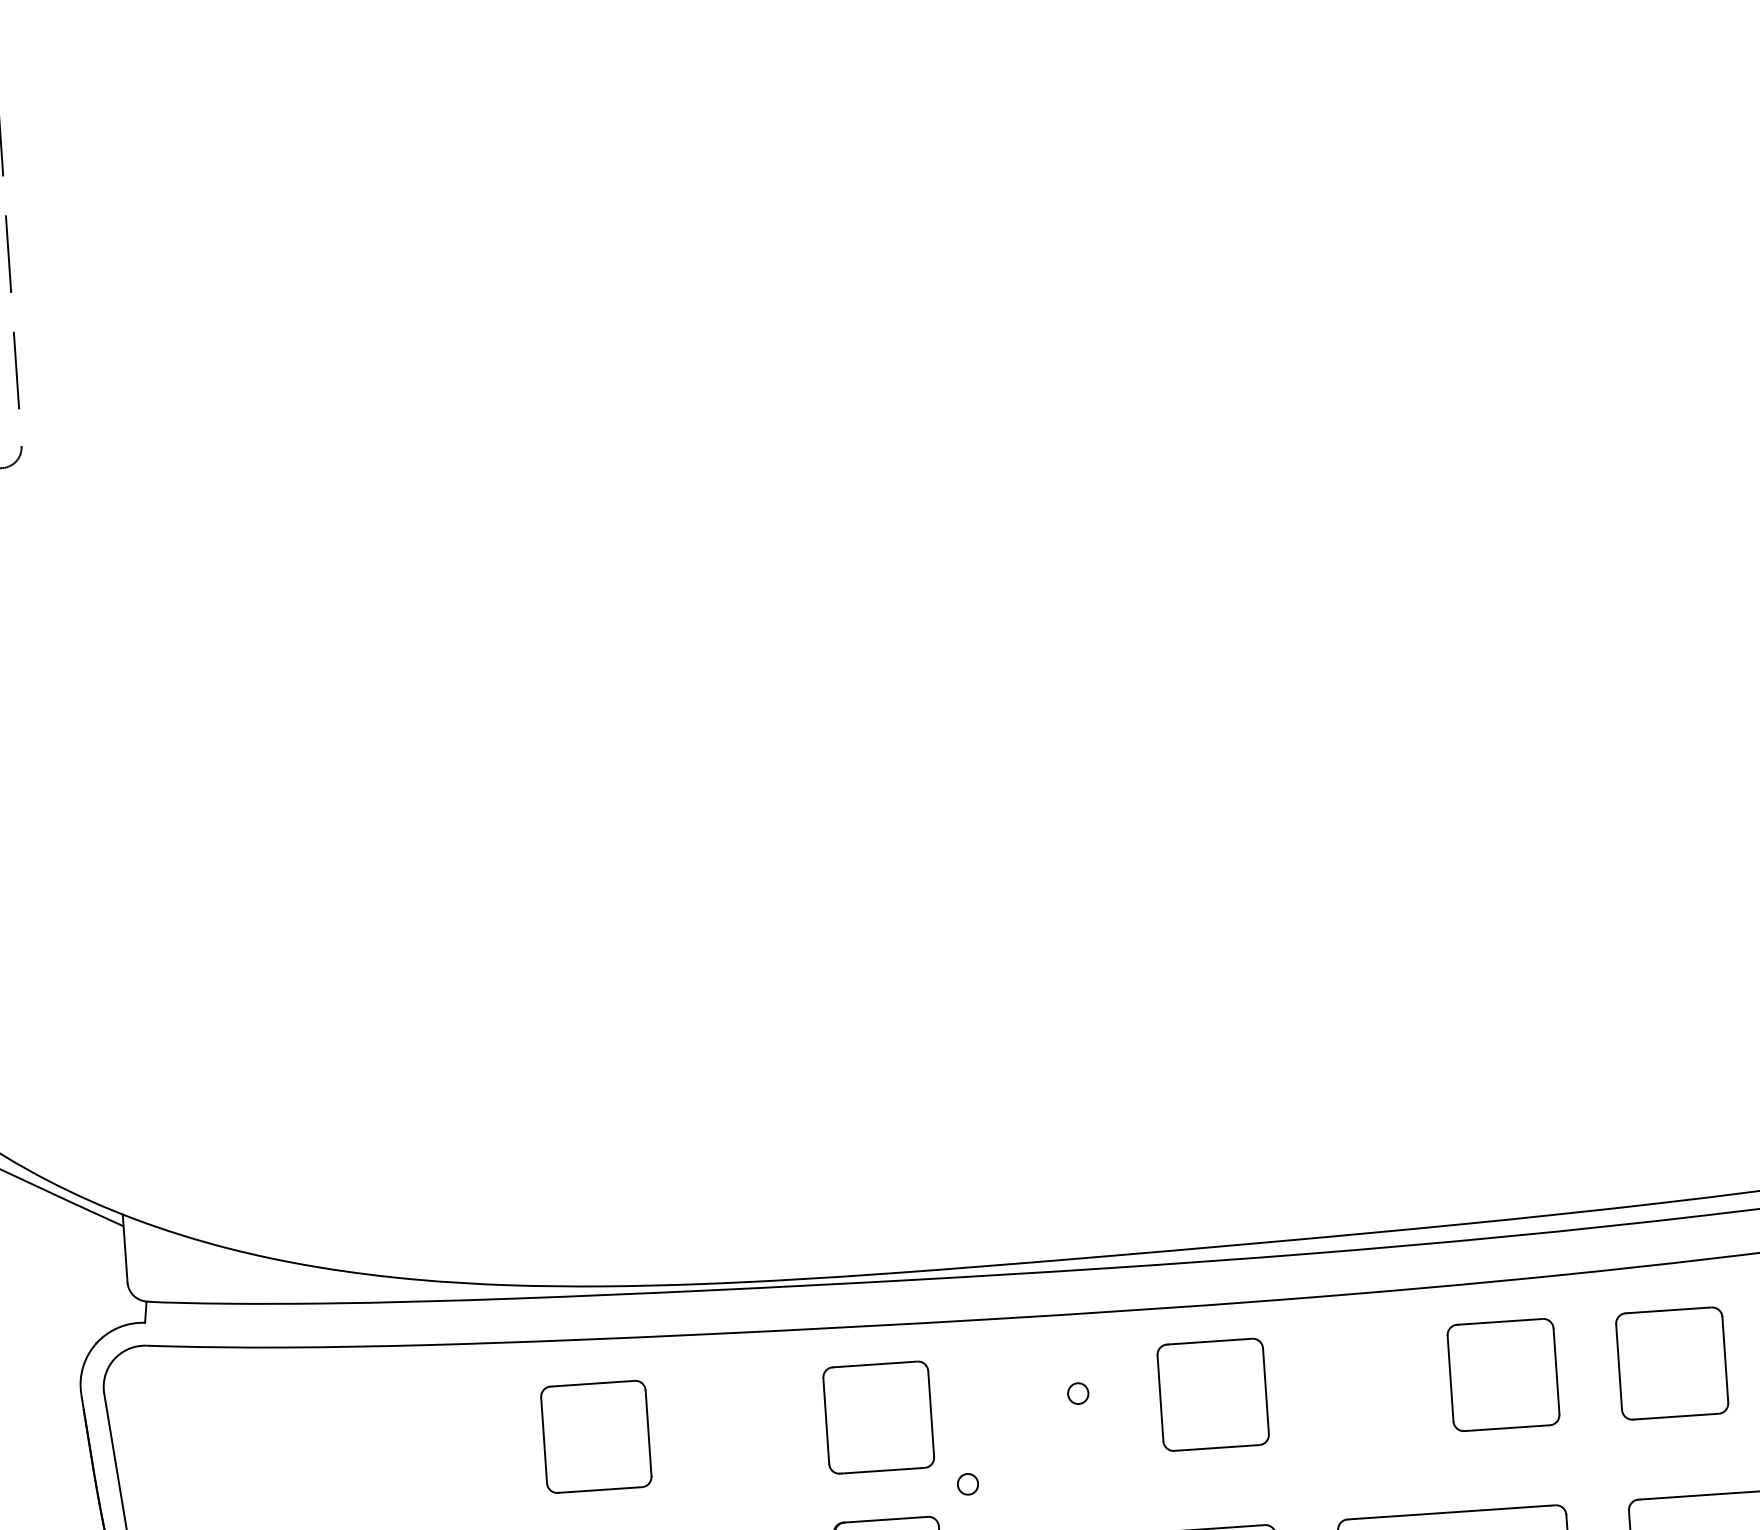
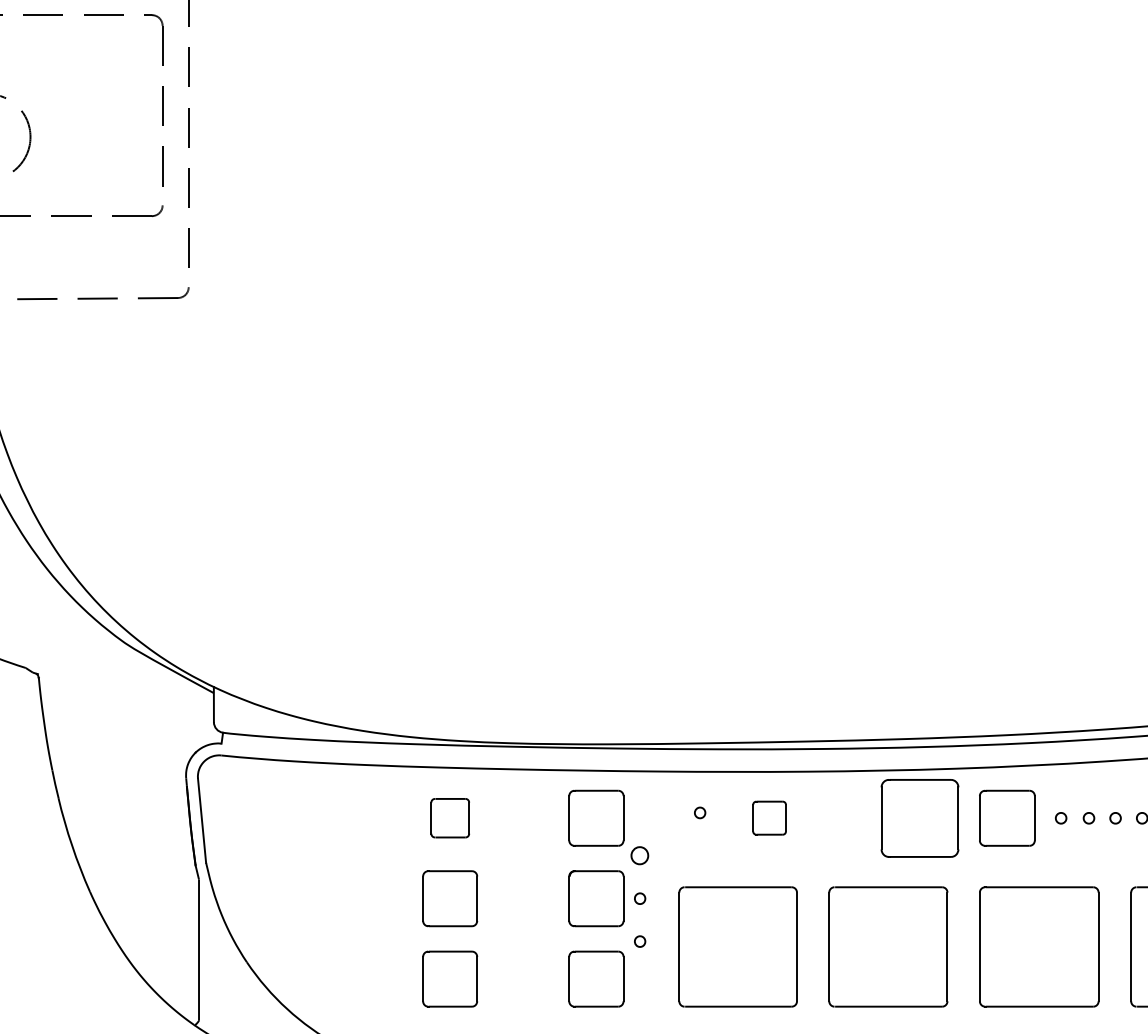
part: (1502, 1373) -> (919, 817), size x1.4
part: (1212, 1393) -> (769, 817), size x0.6
part: (596, 1435) -> (450, 817), size x0.7
part: (968, 1483) -> (640, 855), size x1.6

